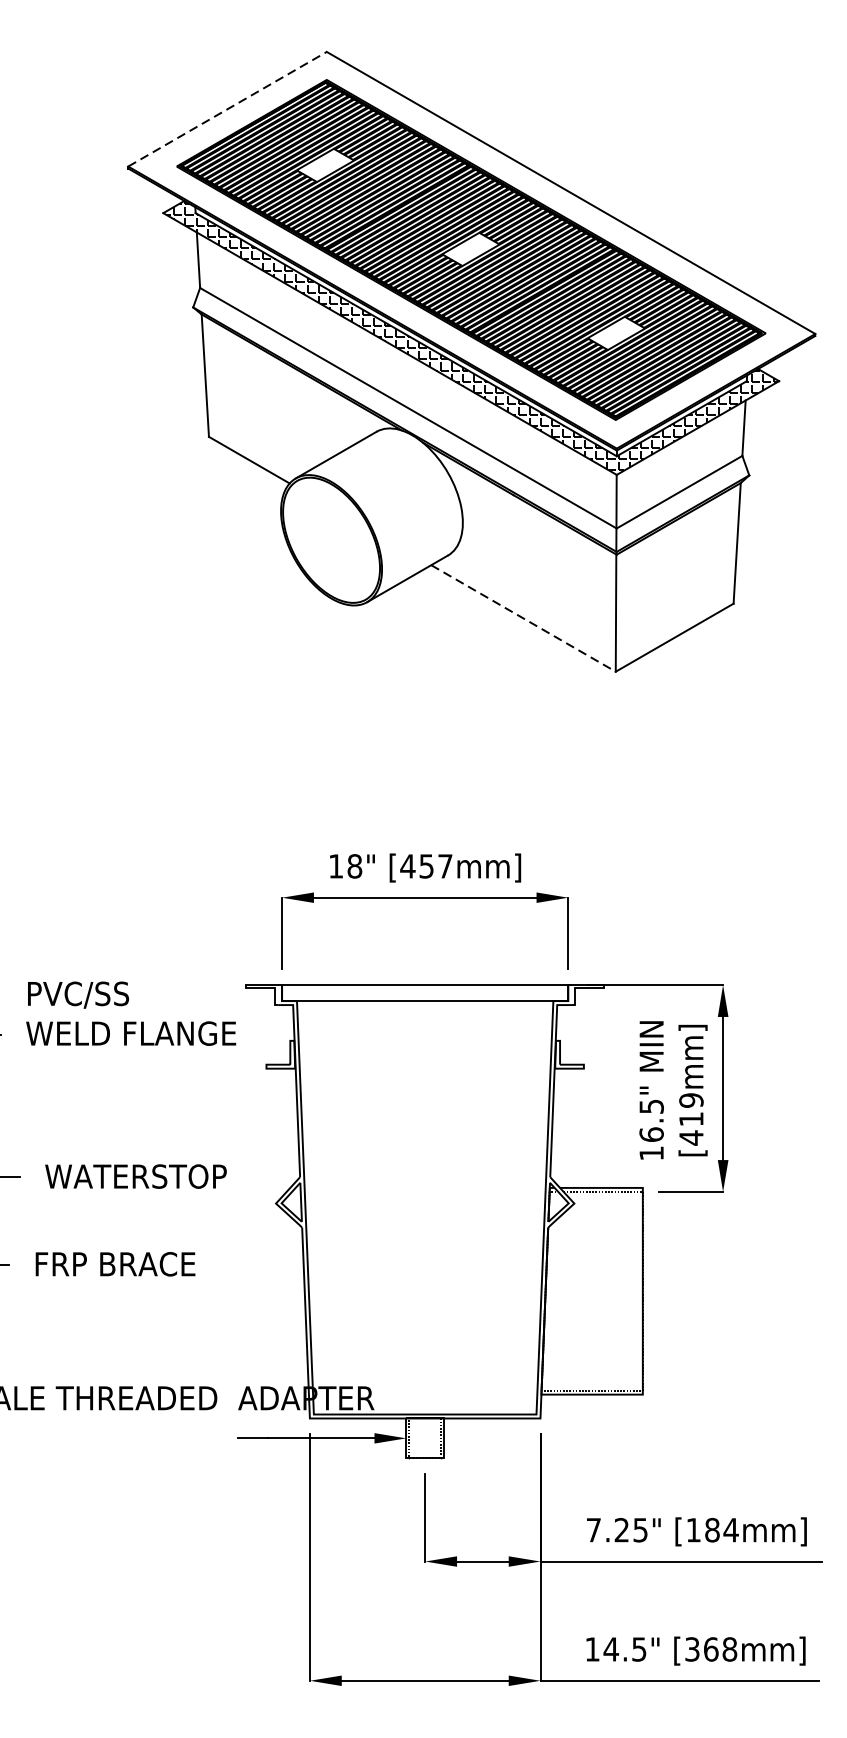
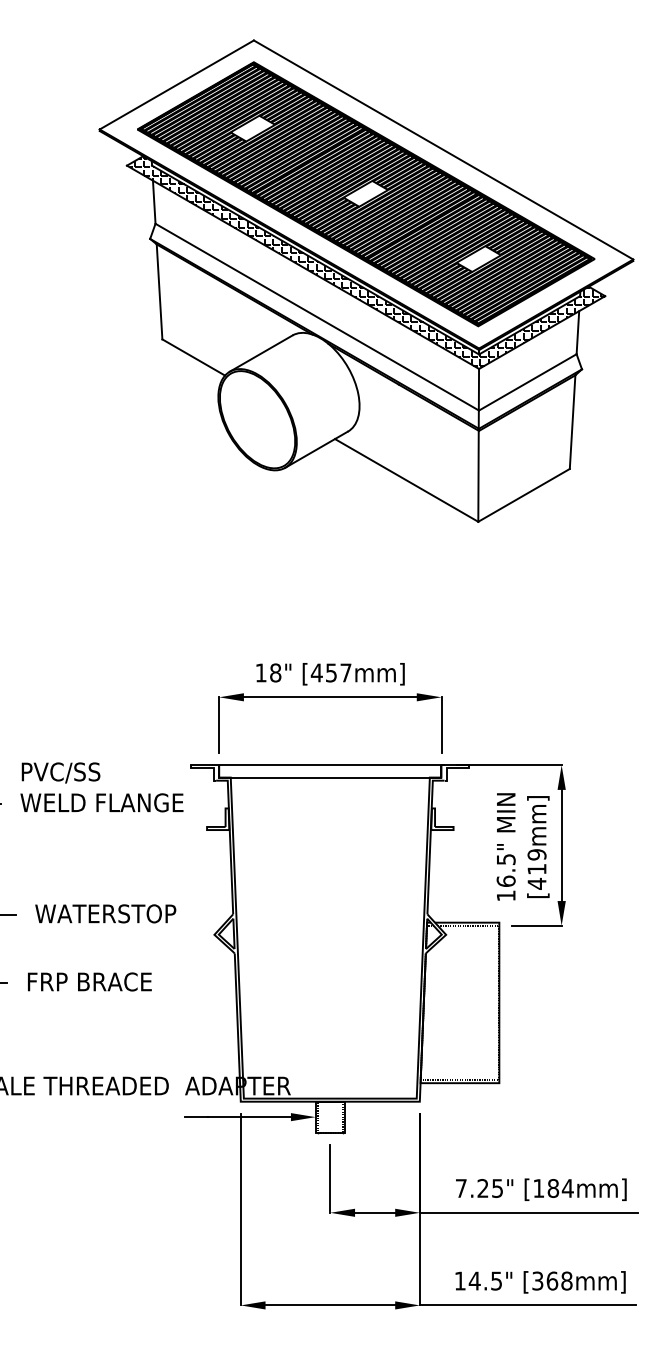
line: (228, 108) -> (177, 84), dashed -> solid
line: (523, 618) -> (406, 480), dashed -> solid

